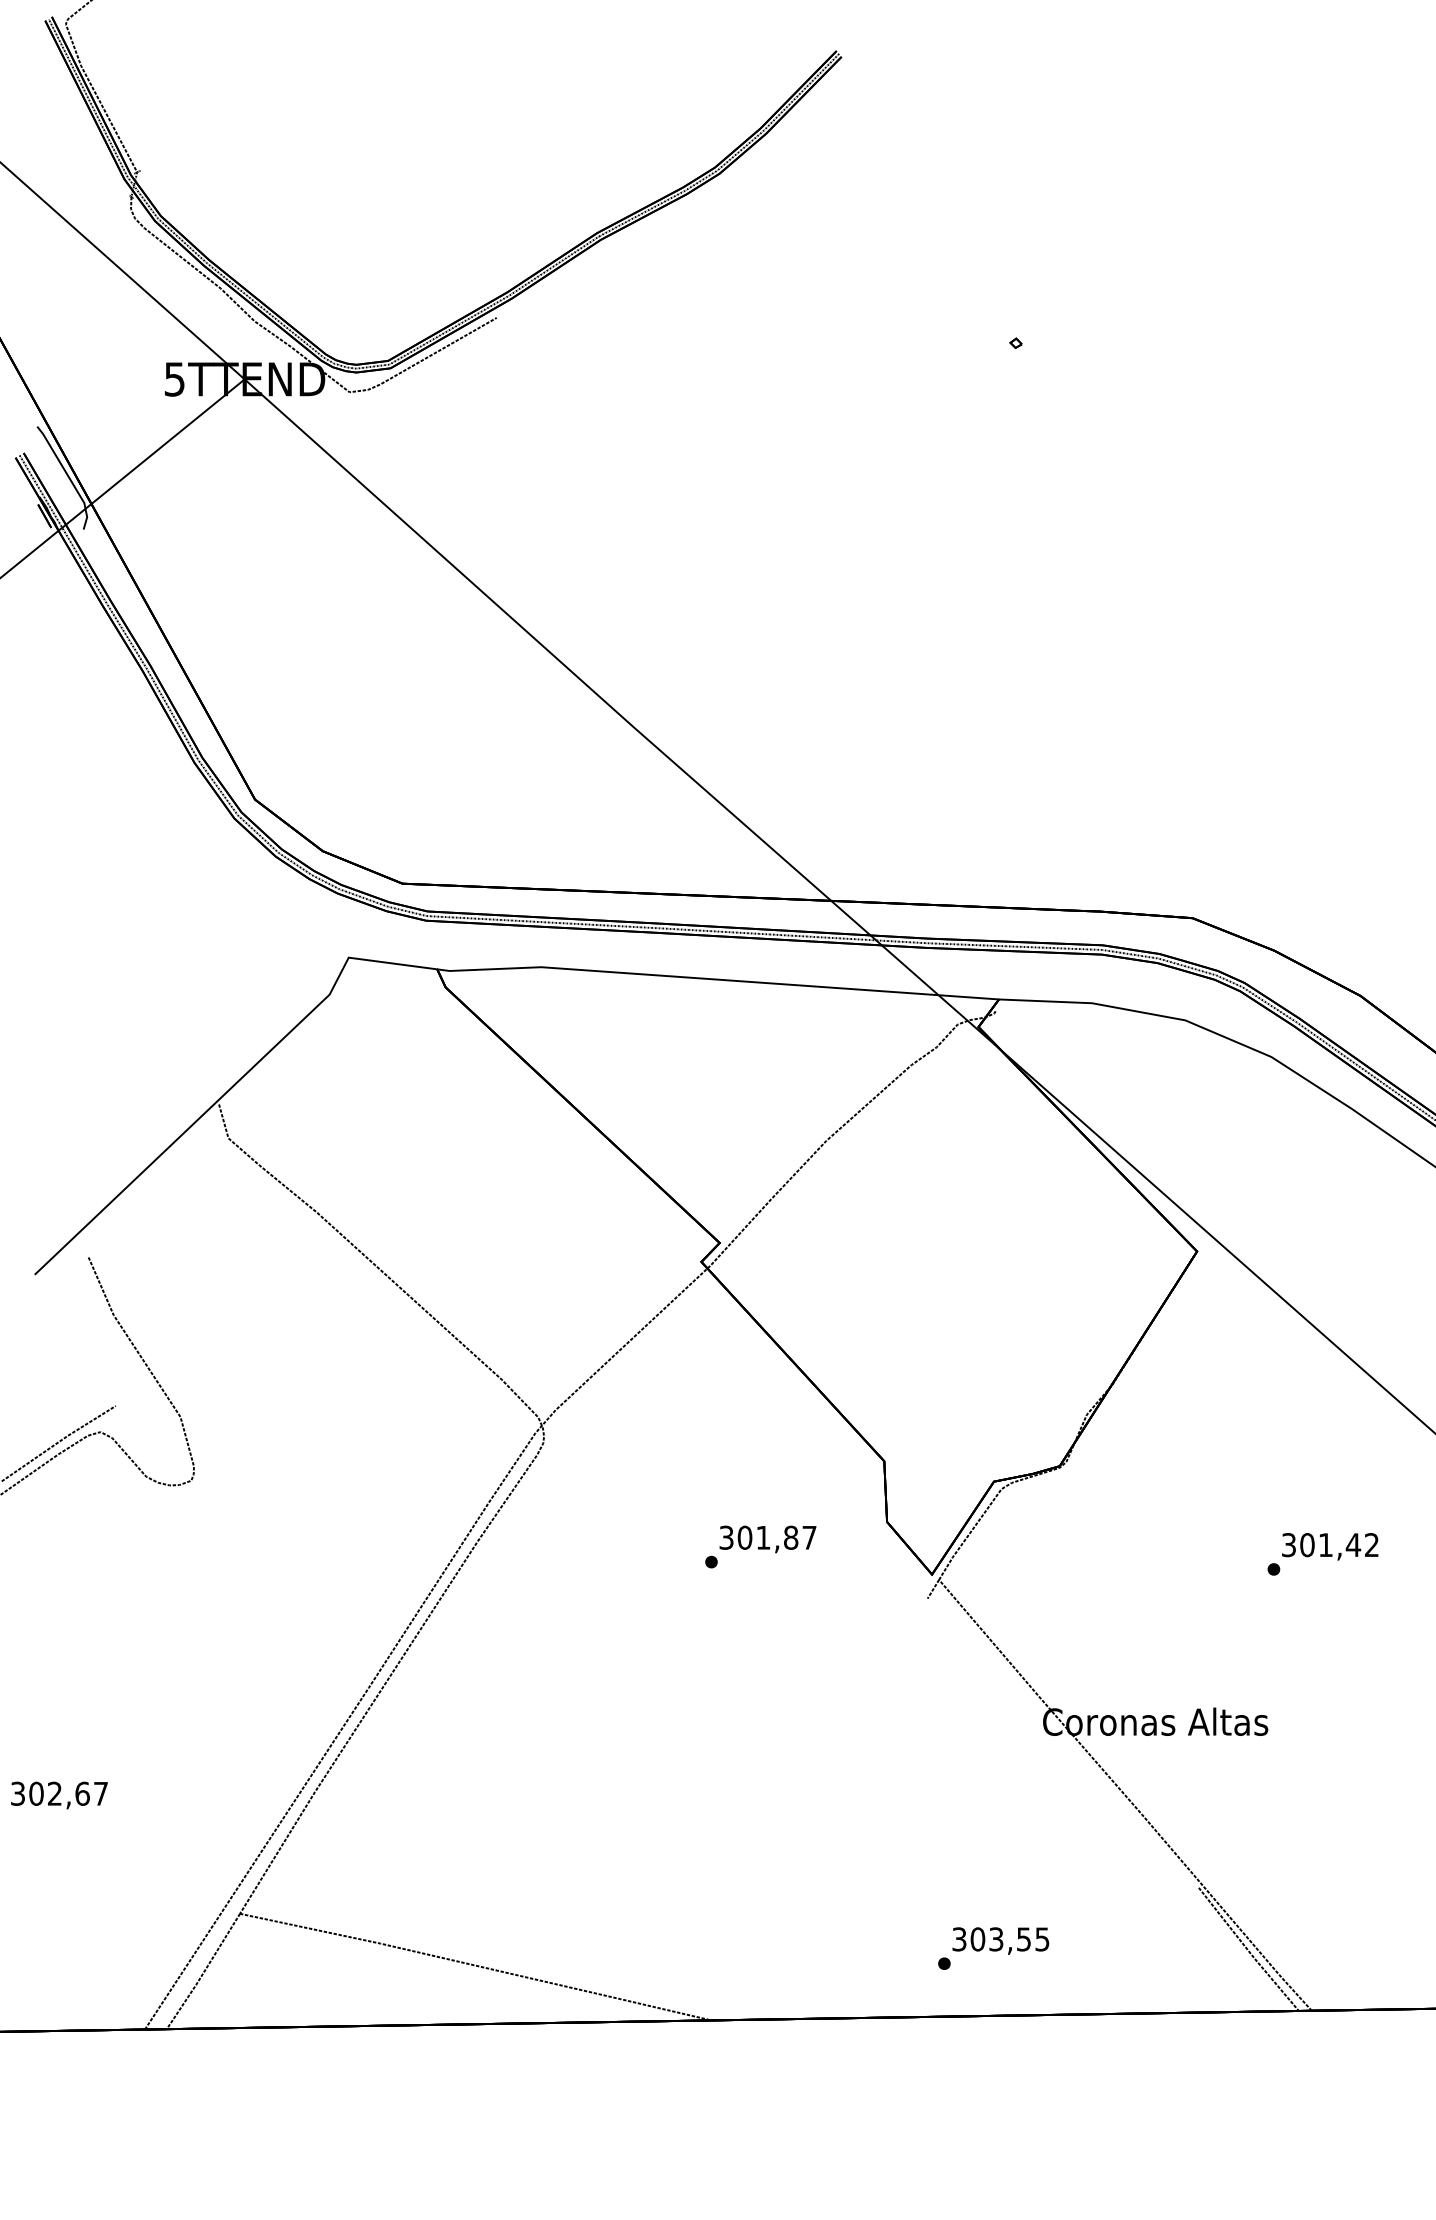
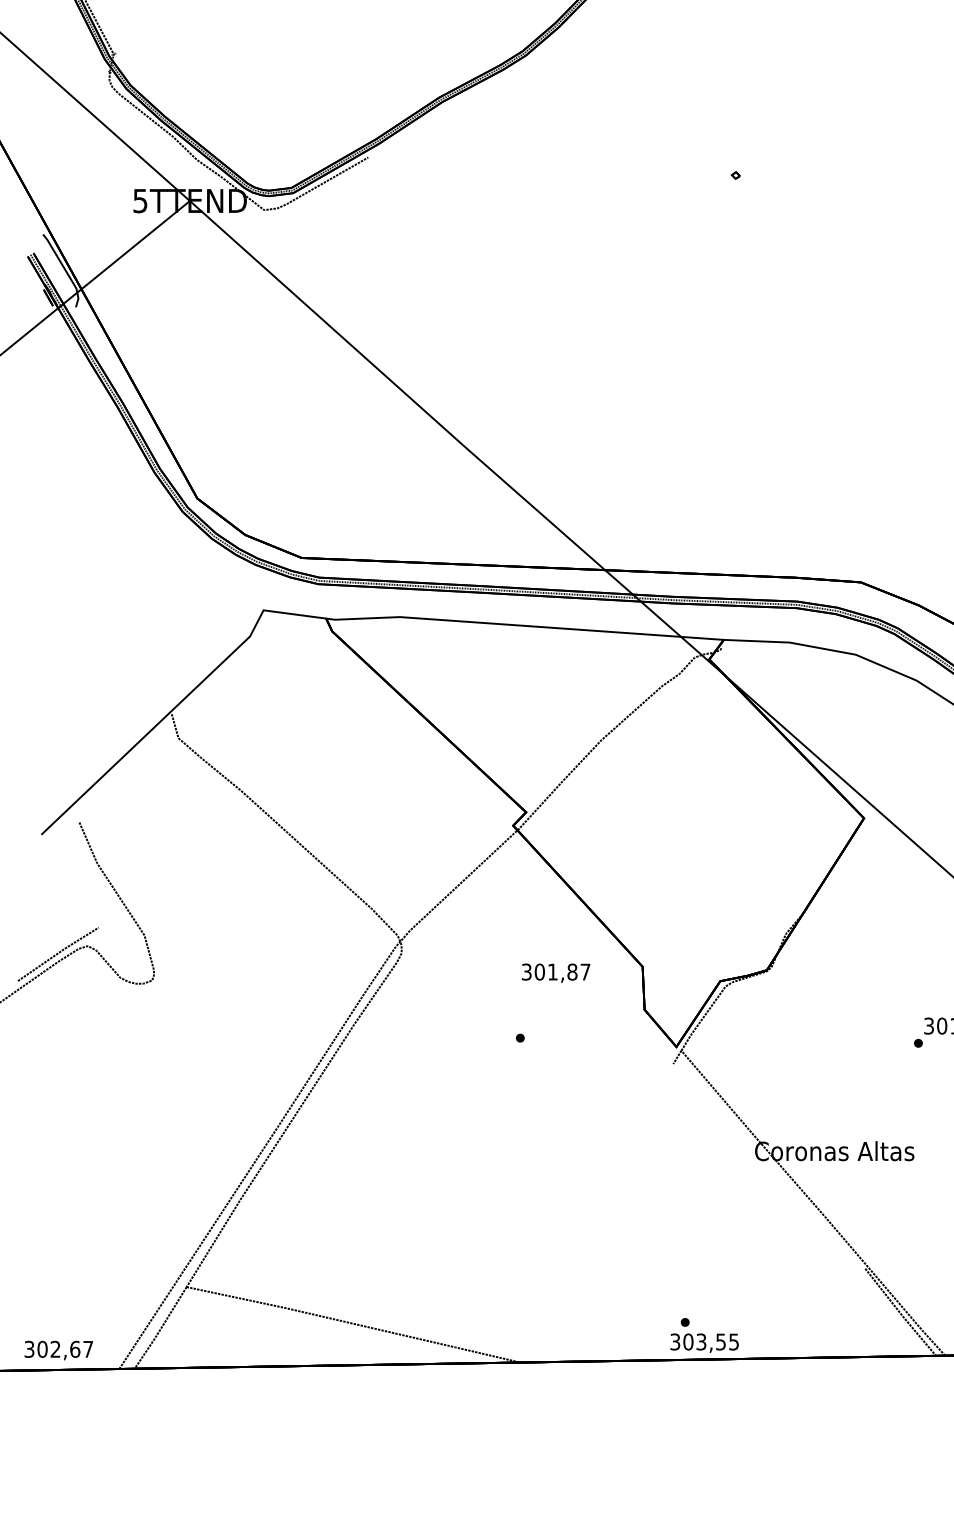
text: (767, 1539) -> (555, 973), moved
text: (59, 1795) -> (58, 1350), moved
text: (1000, 1940) -> (704, 1342), moved

